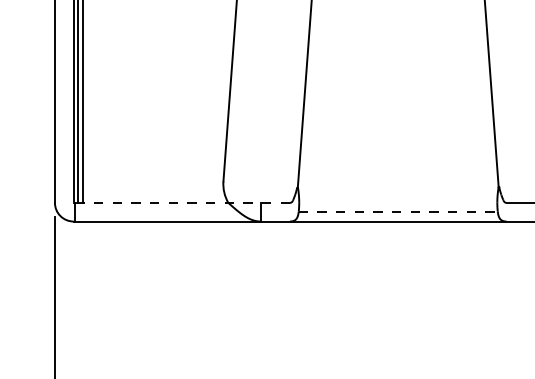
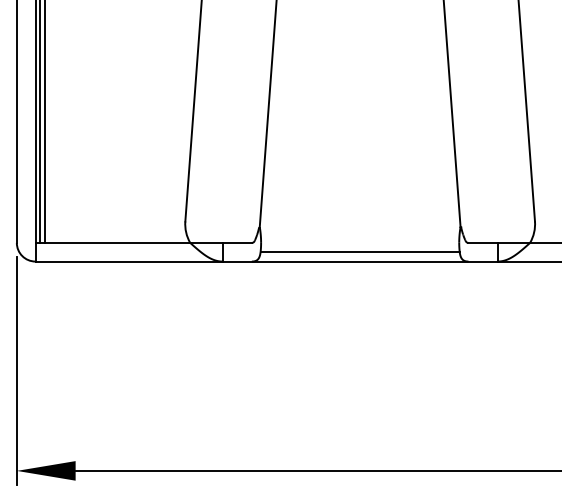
line: (181, 202) -> (143, 242), dashed -> solid
line: (398, 211) -> (360, 251), dashed -> solid

